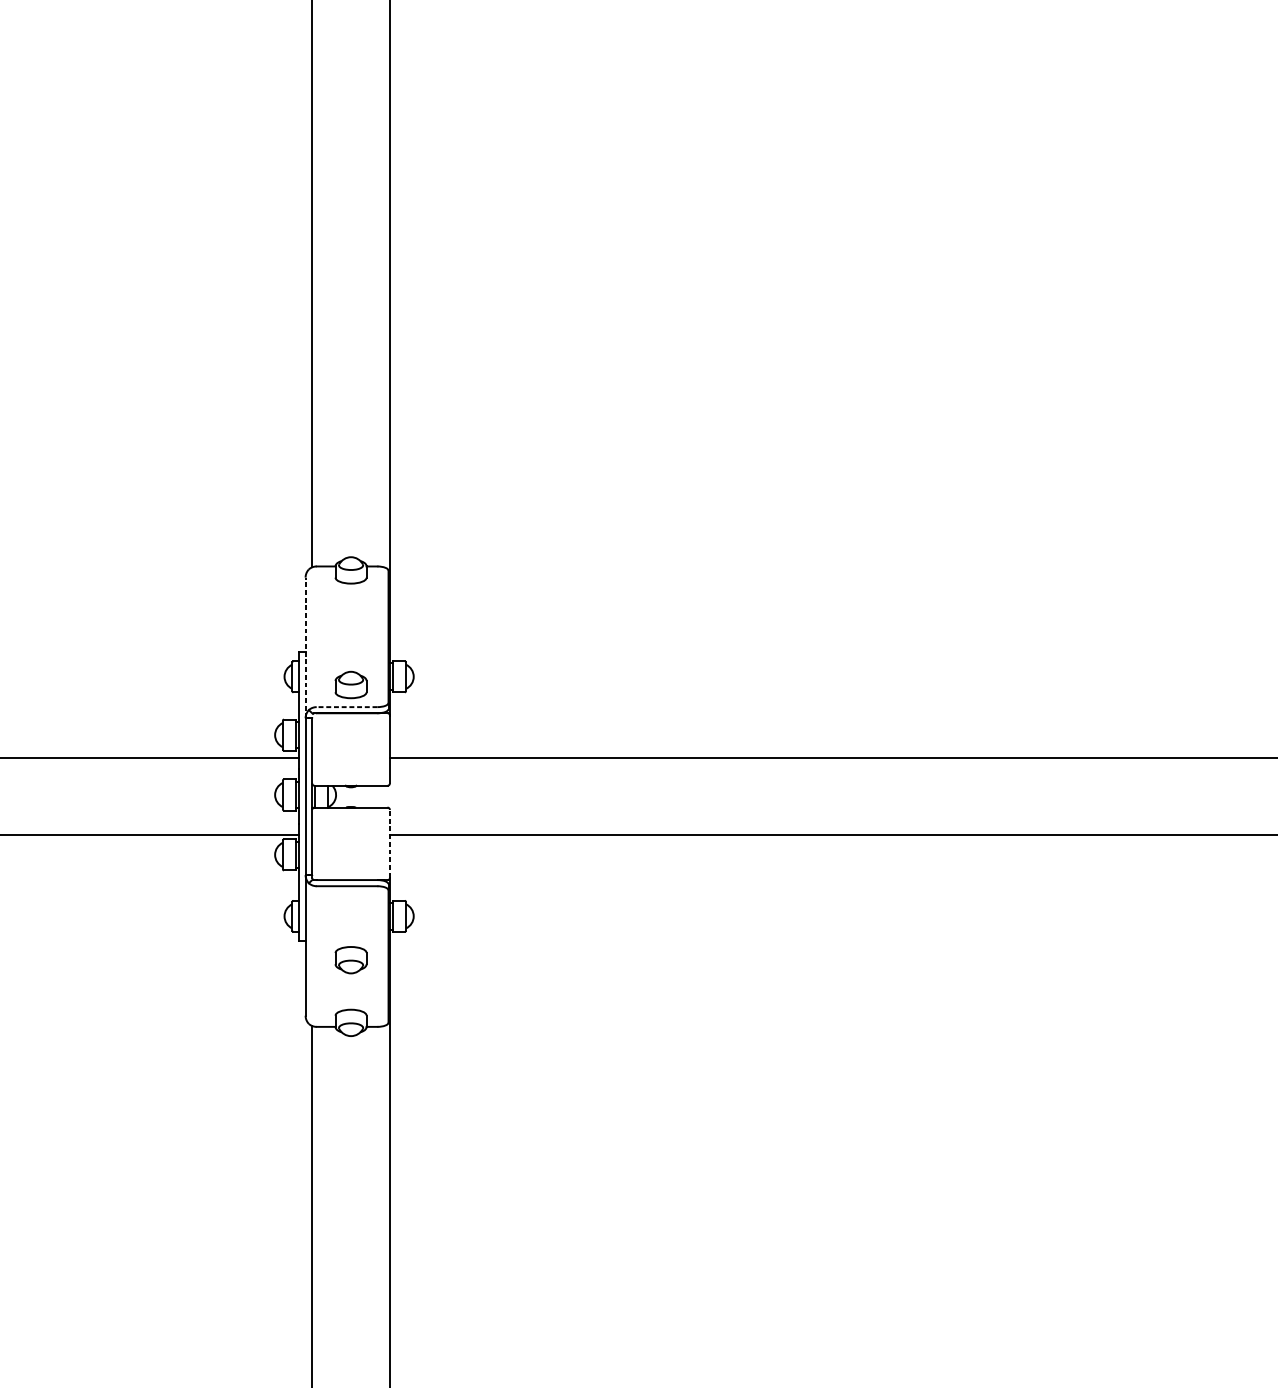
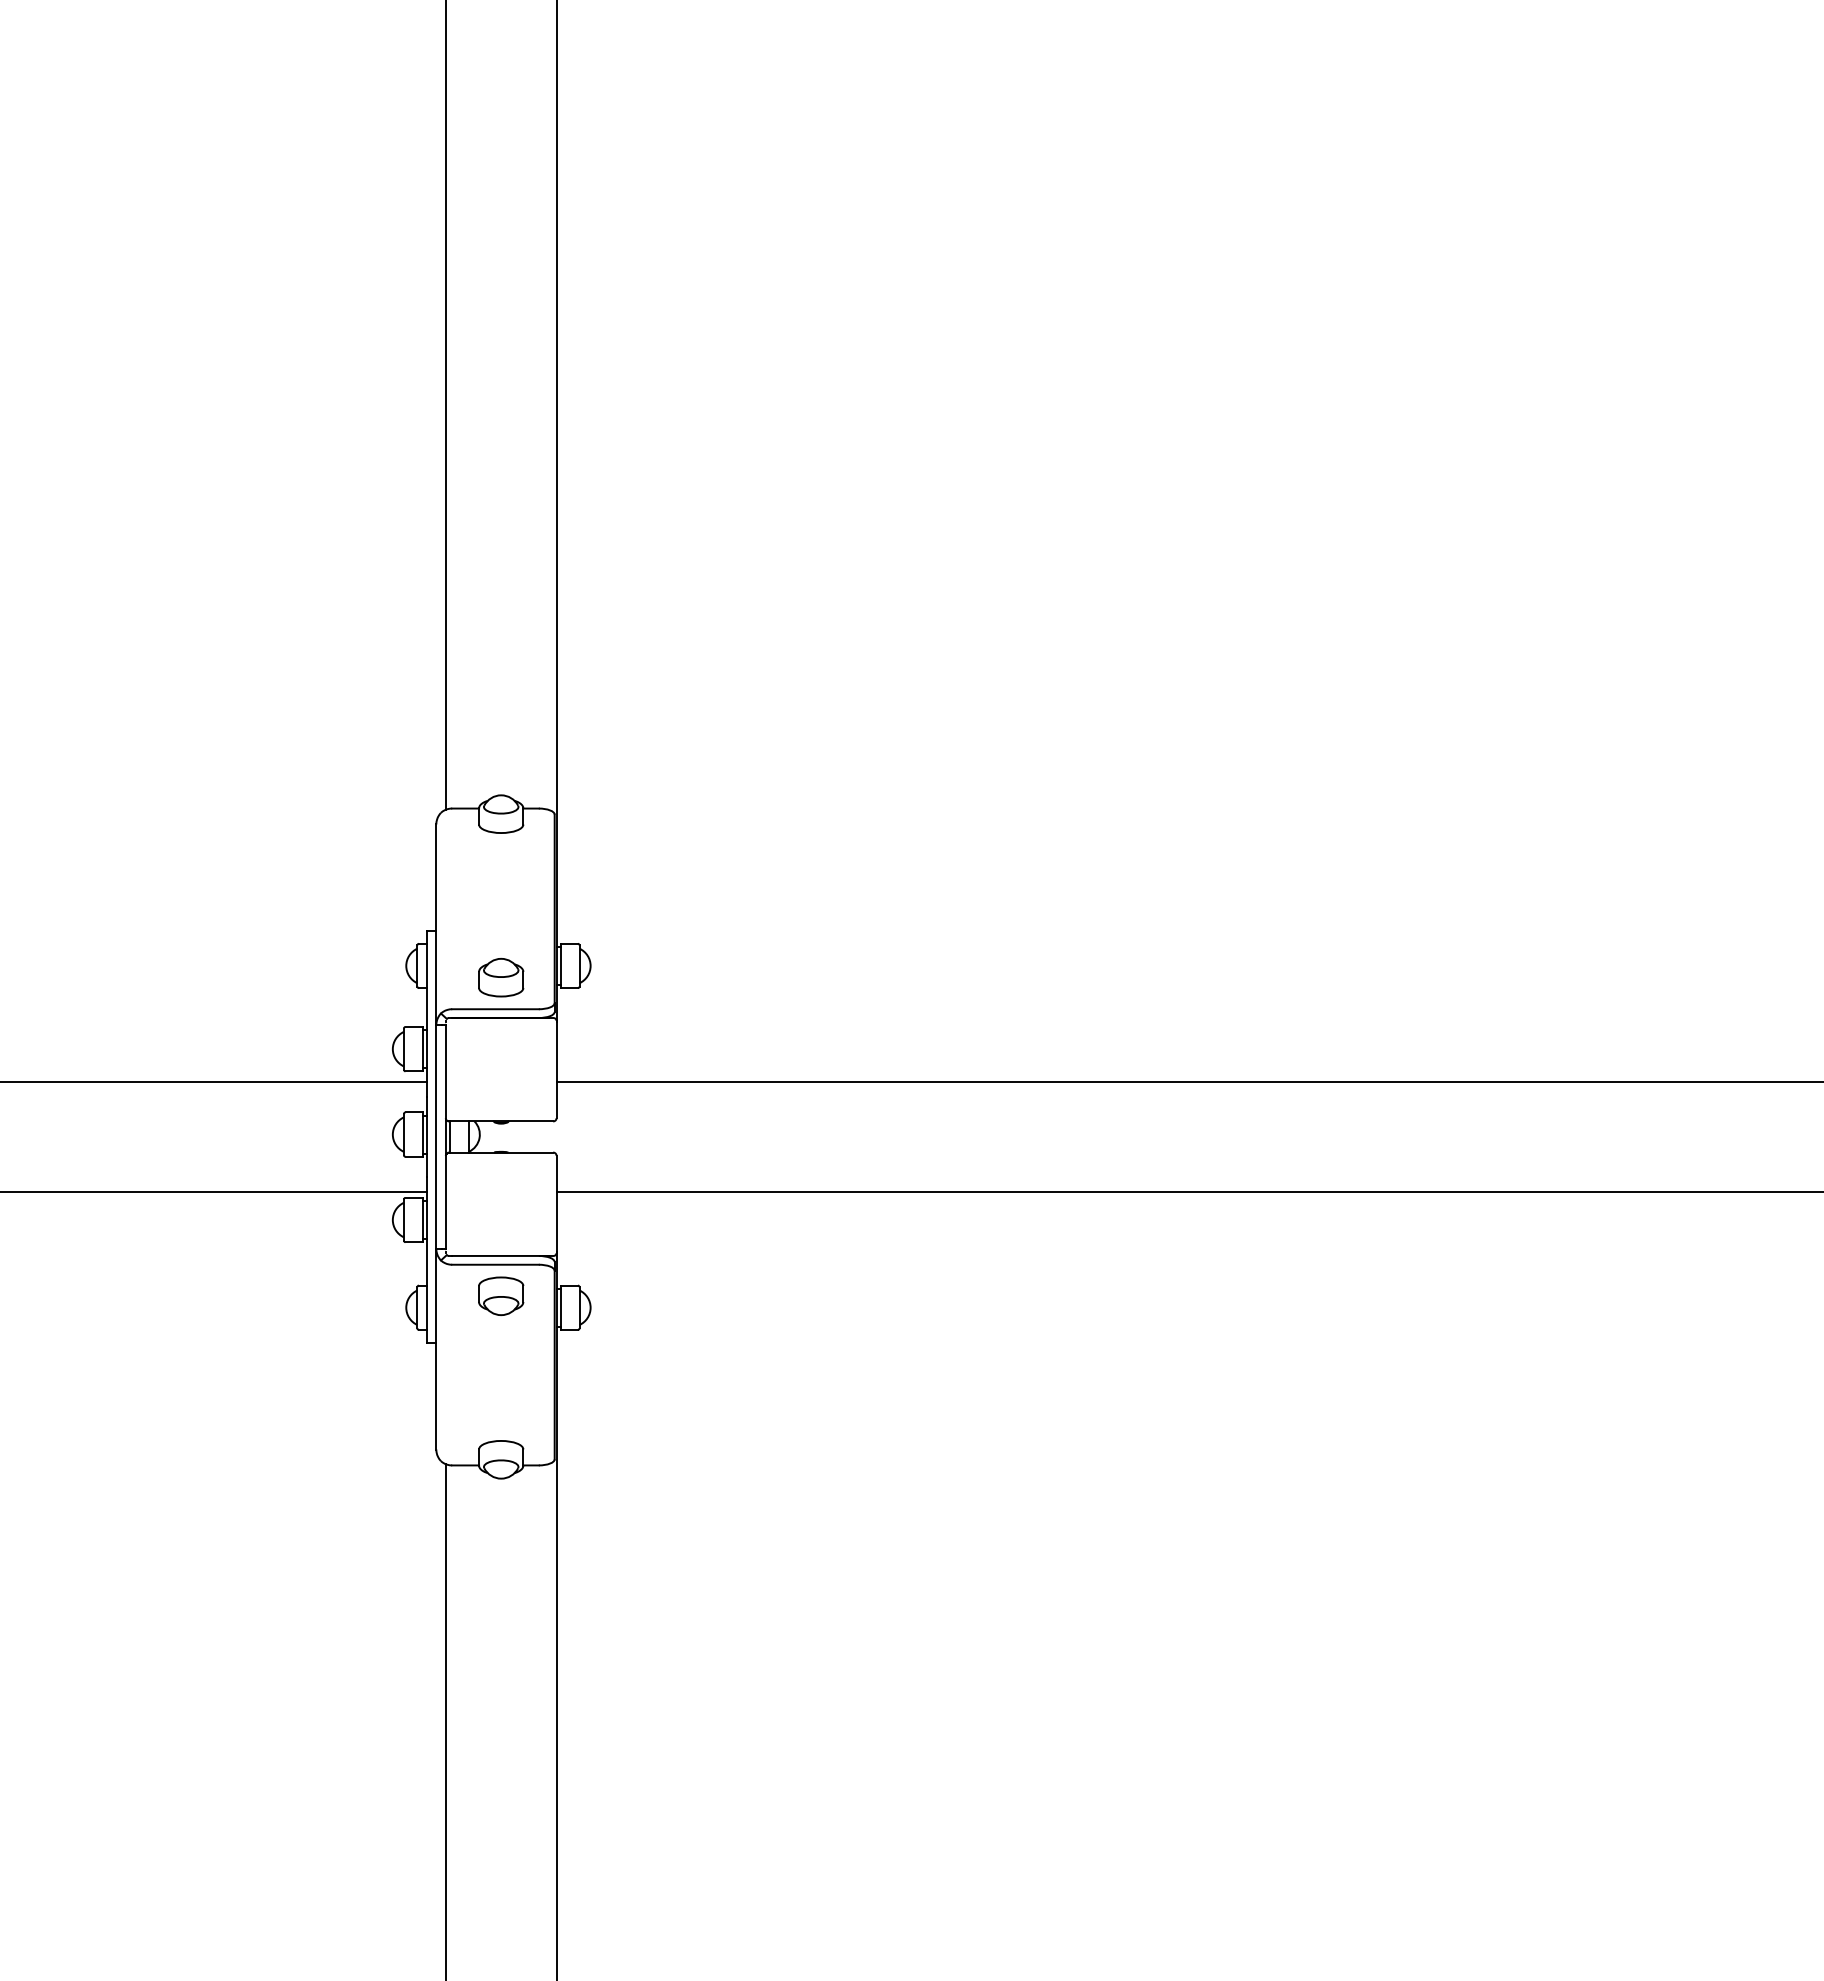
line: (305, 647) -> (436, 924), dashed -> solid
line: (347, 707) -> (495, 1009), dashed -> solid
line: (389, 843) -> (556, 1203), dashed -> solid
part: (351, 959) -> (501, 1295), moved

